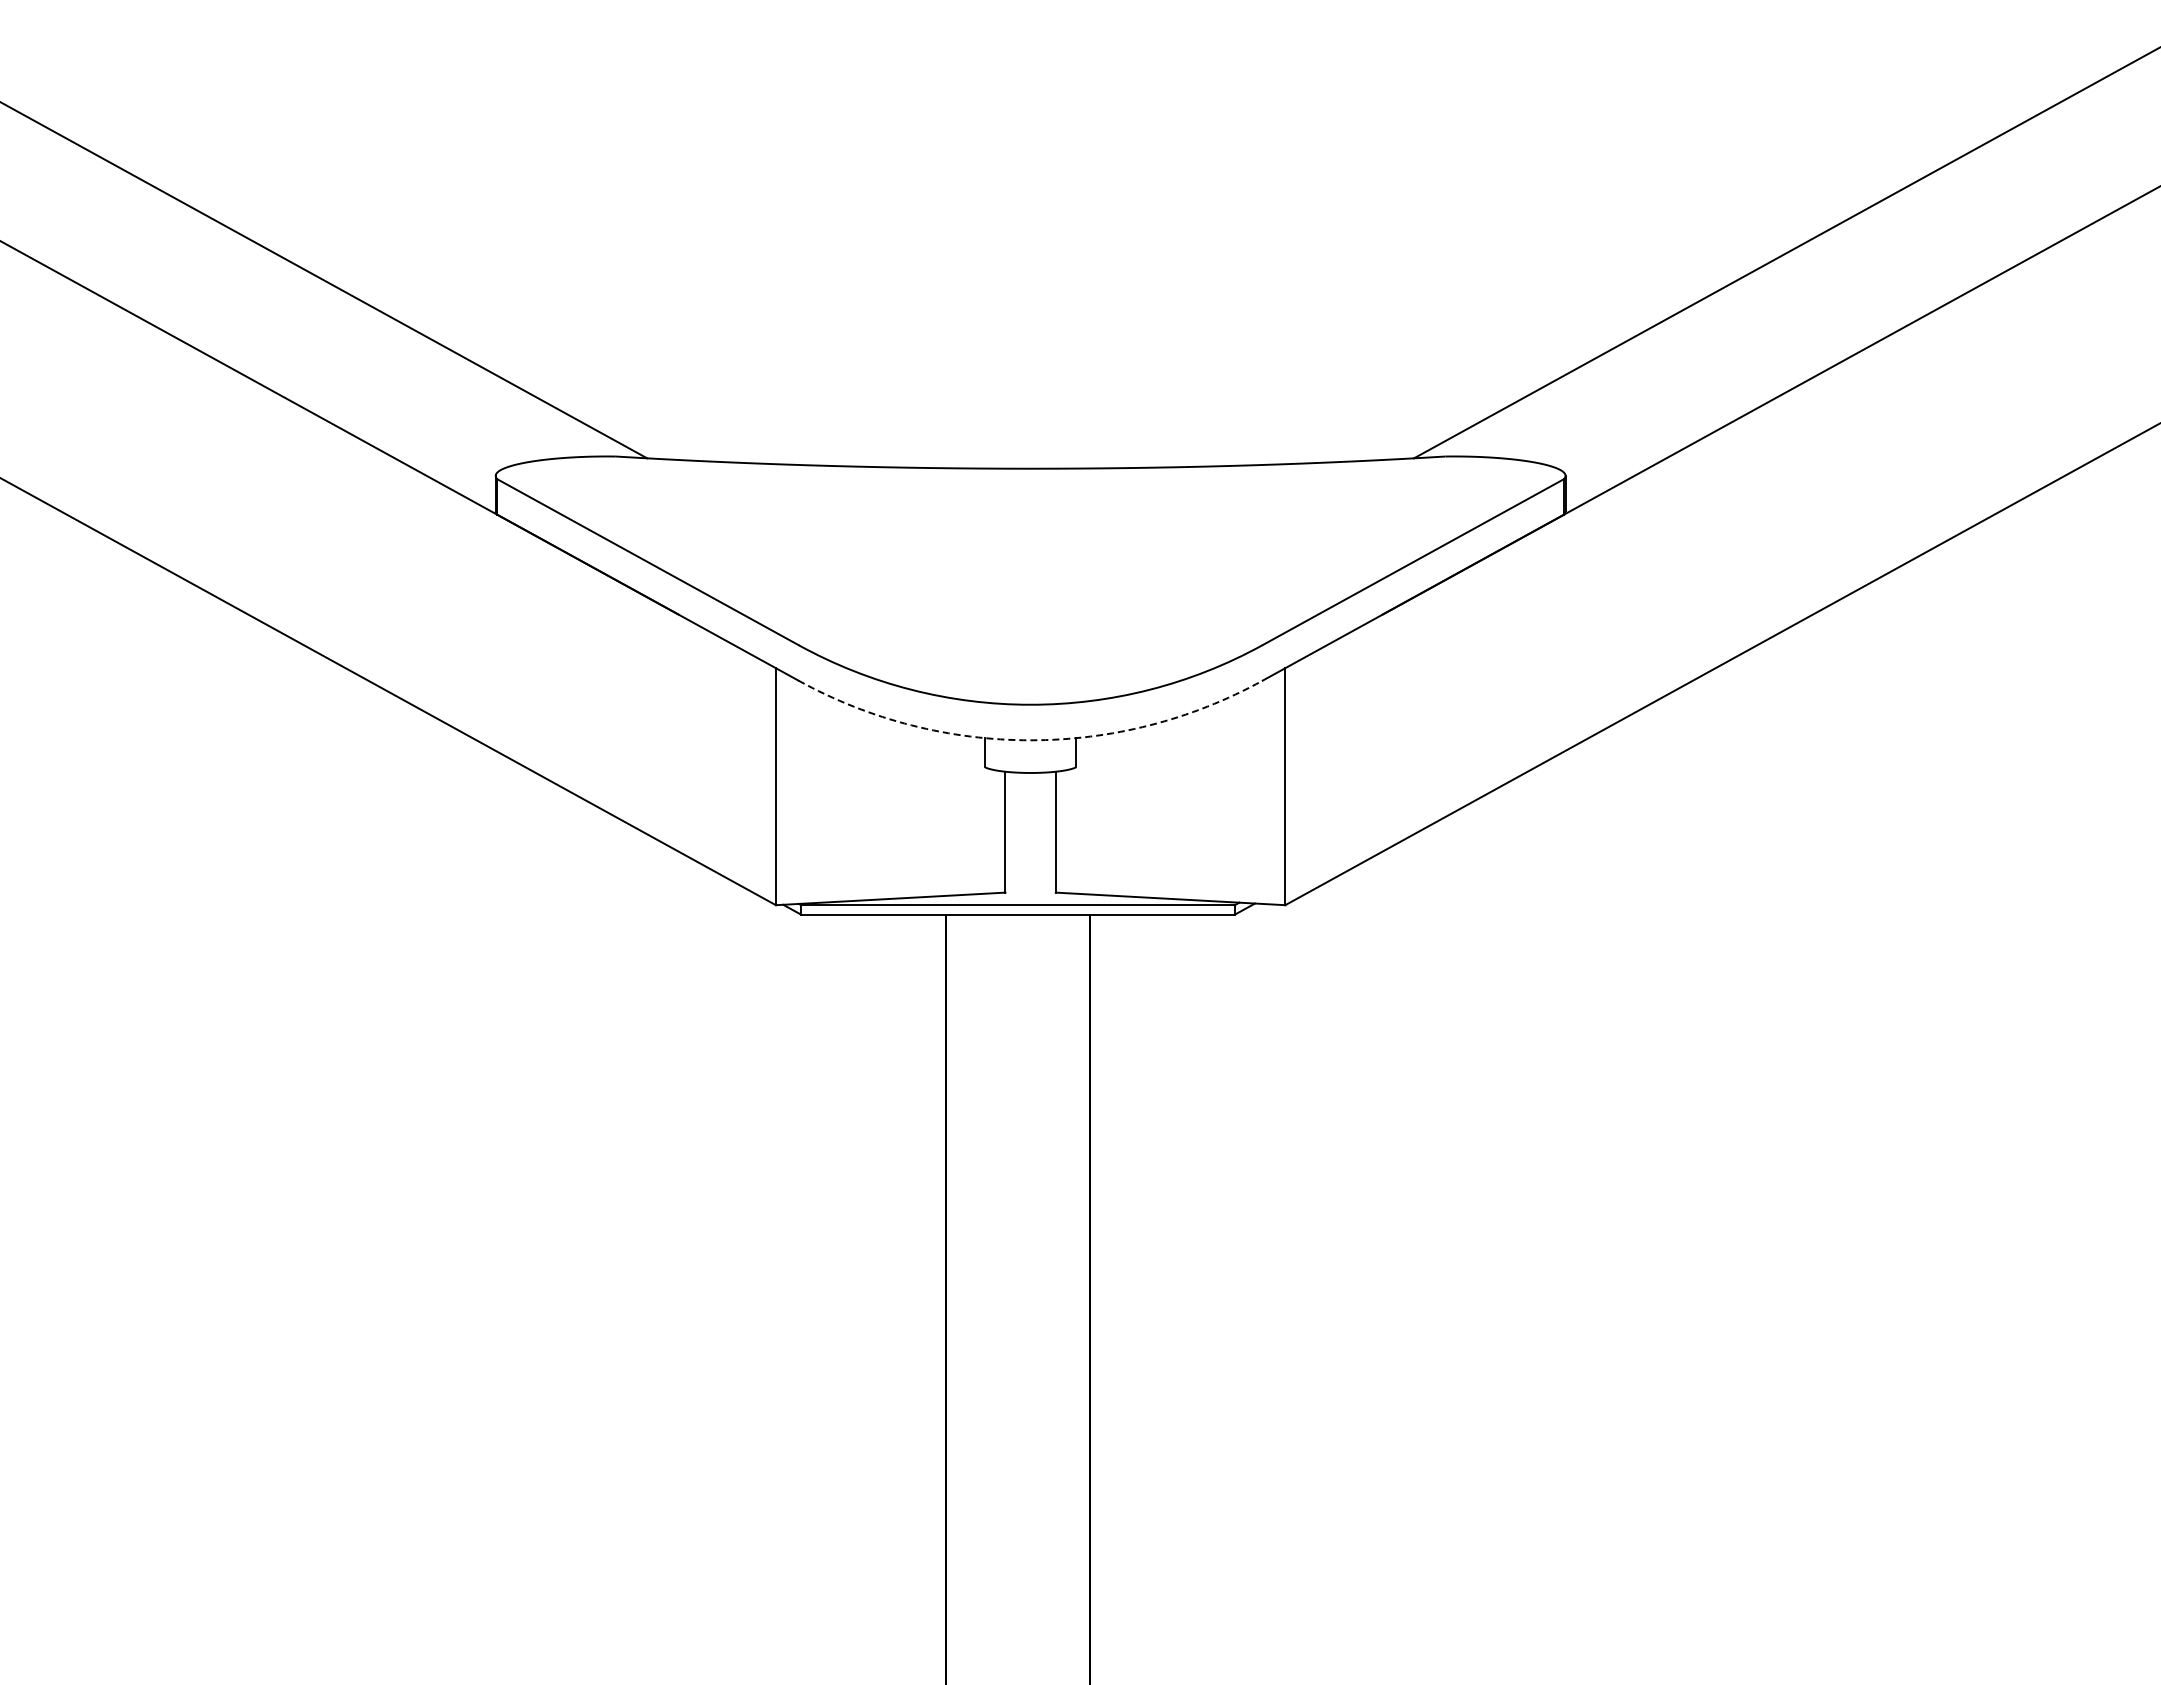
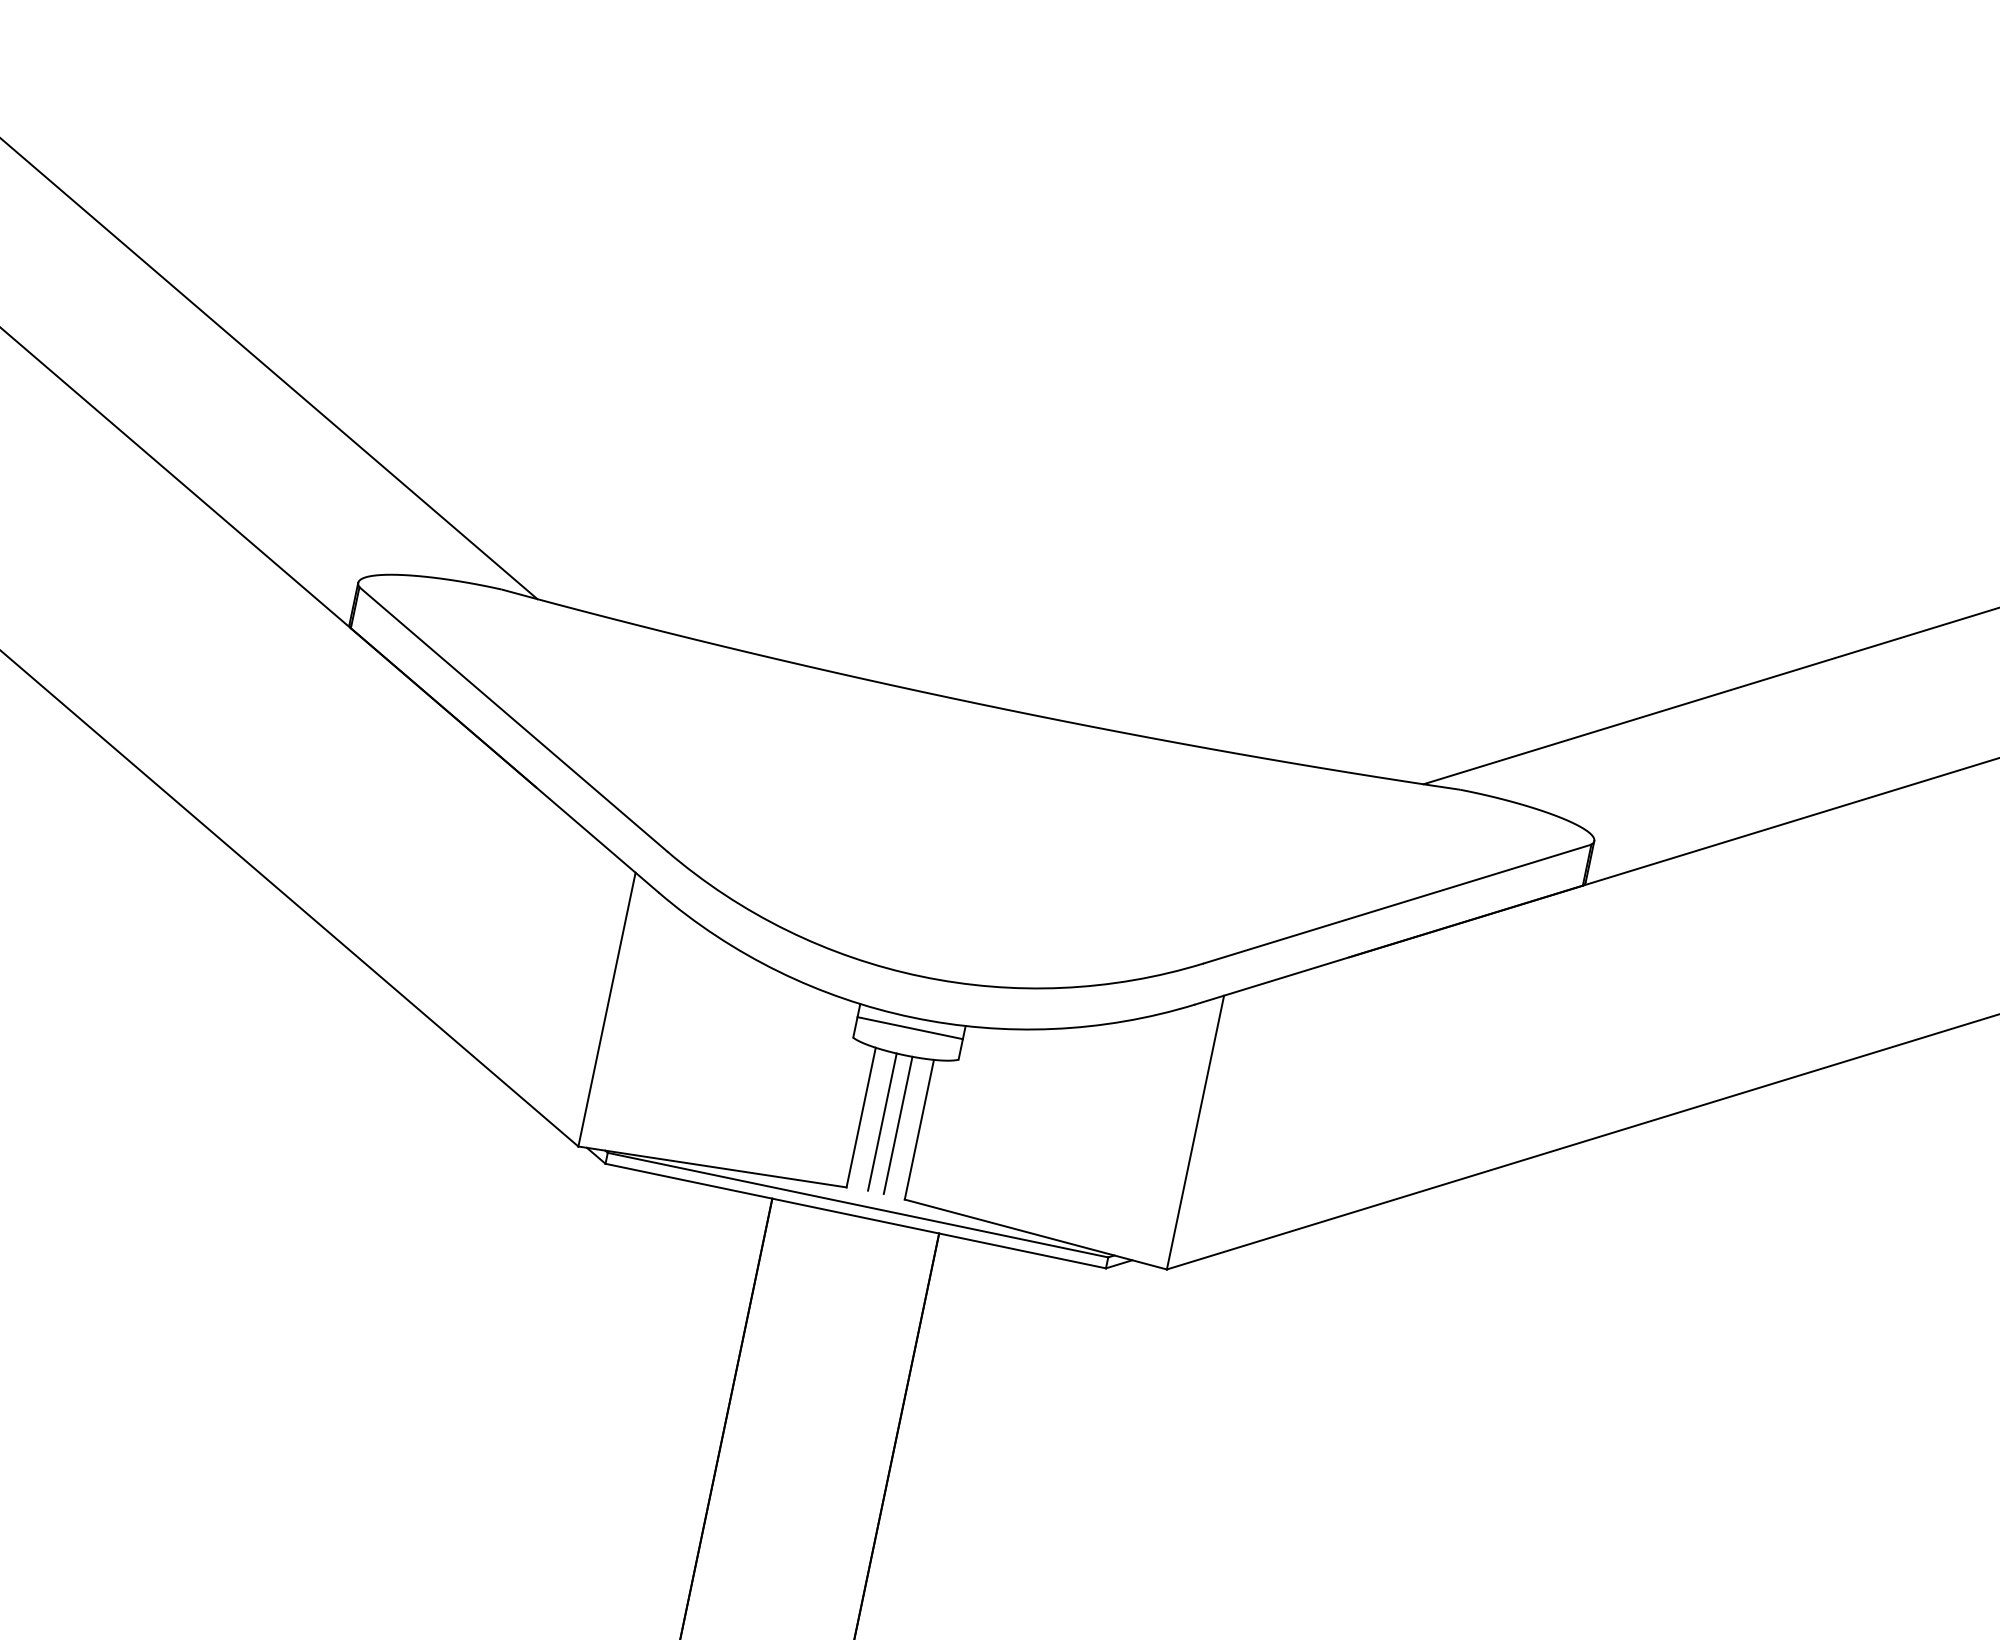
arc: (1030, 740) -> (912, 1017), dashed -> solid
line: (1030, 749) -> (910, 1028), added
line: (1023, 831) -> (882, 1121), added
line: (1037, 831) -> (898, 1124), added

